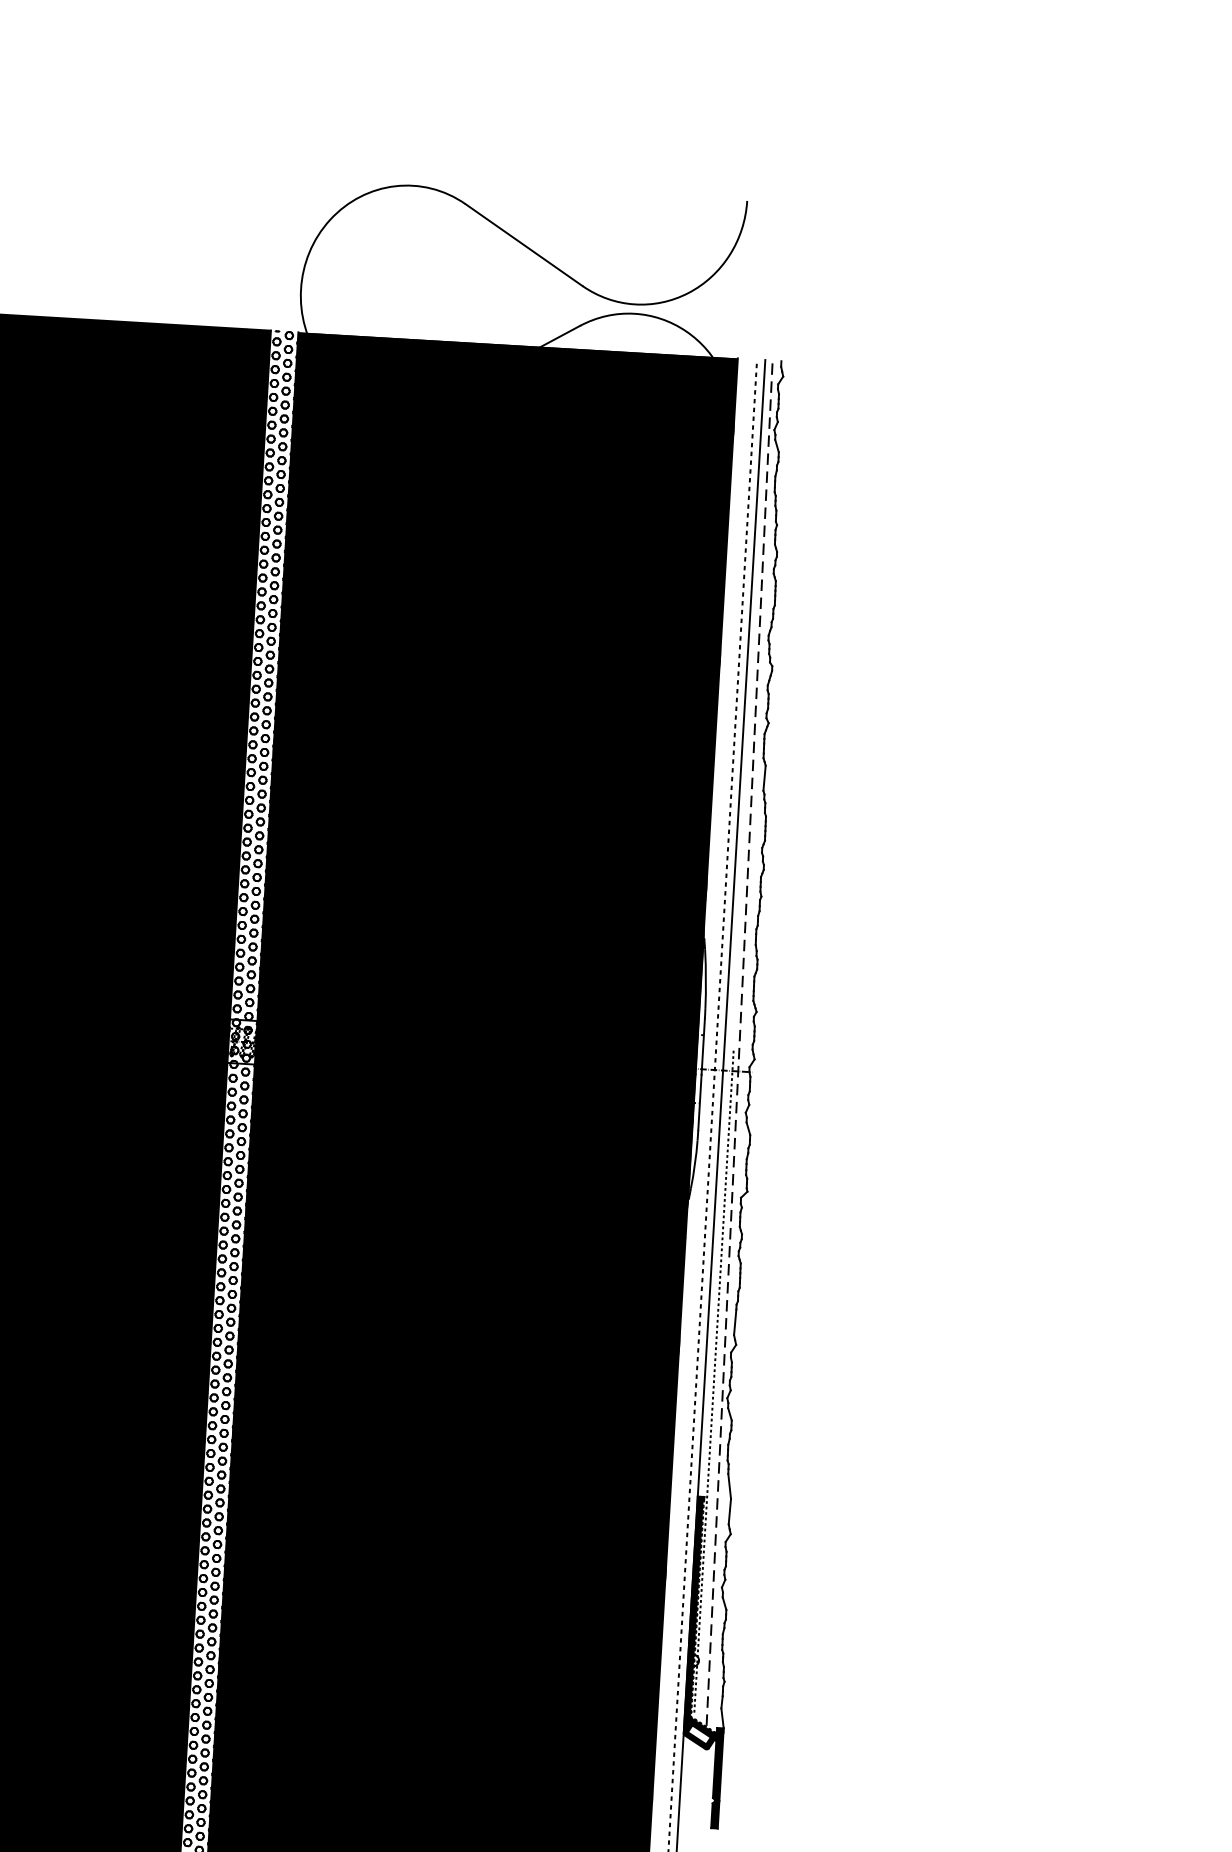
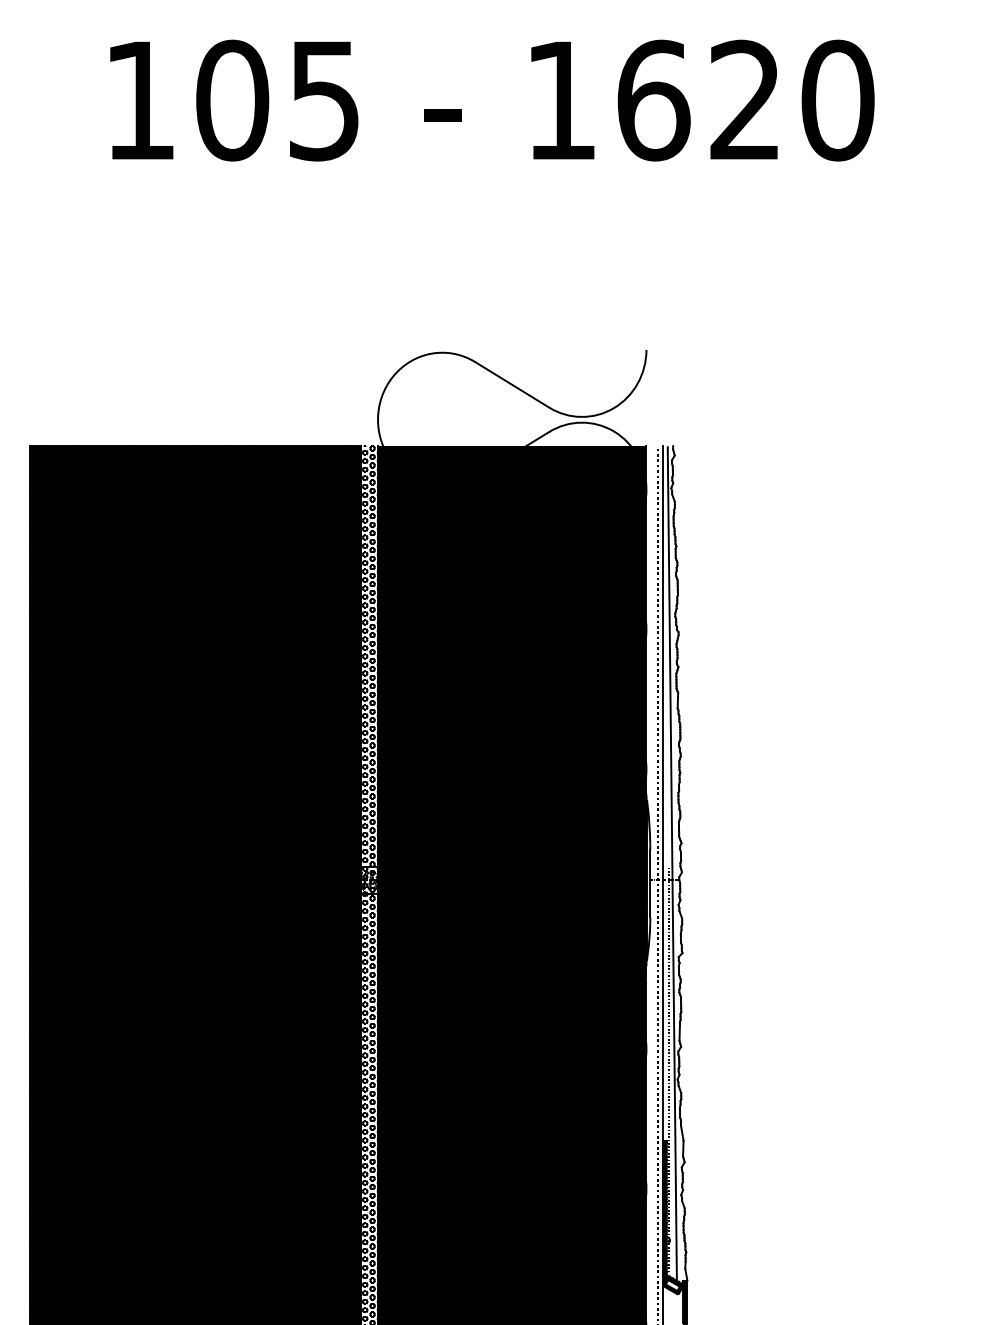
line: (739, 1044) -> (672, 863), dashed -> solid

